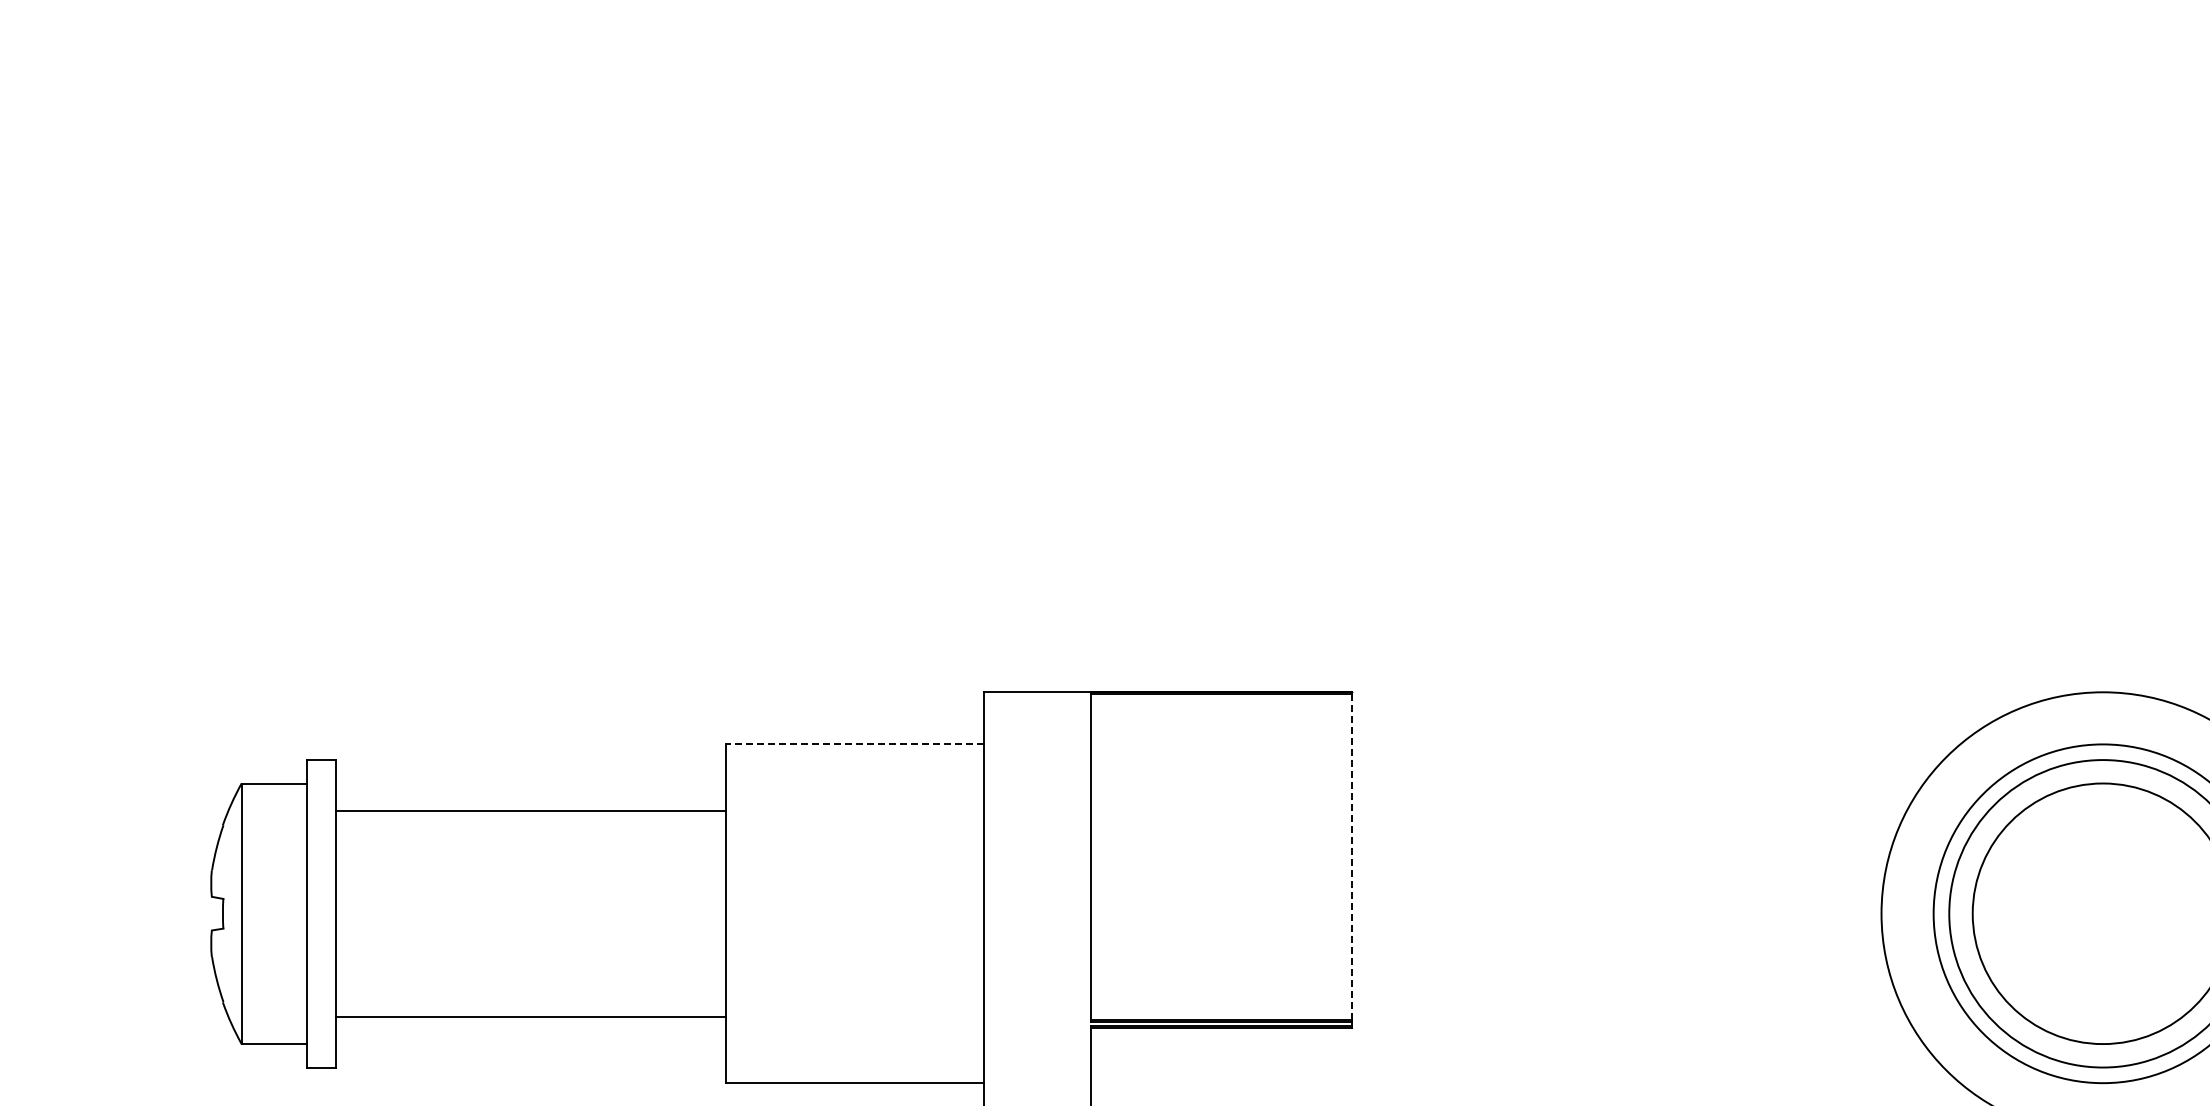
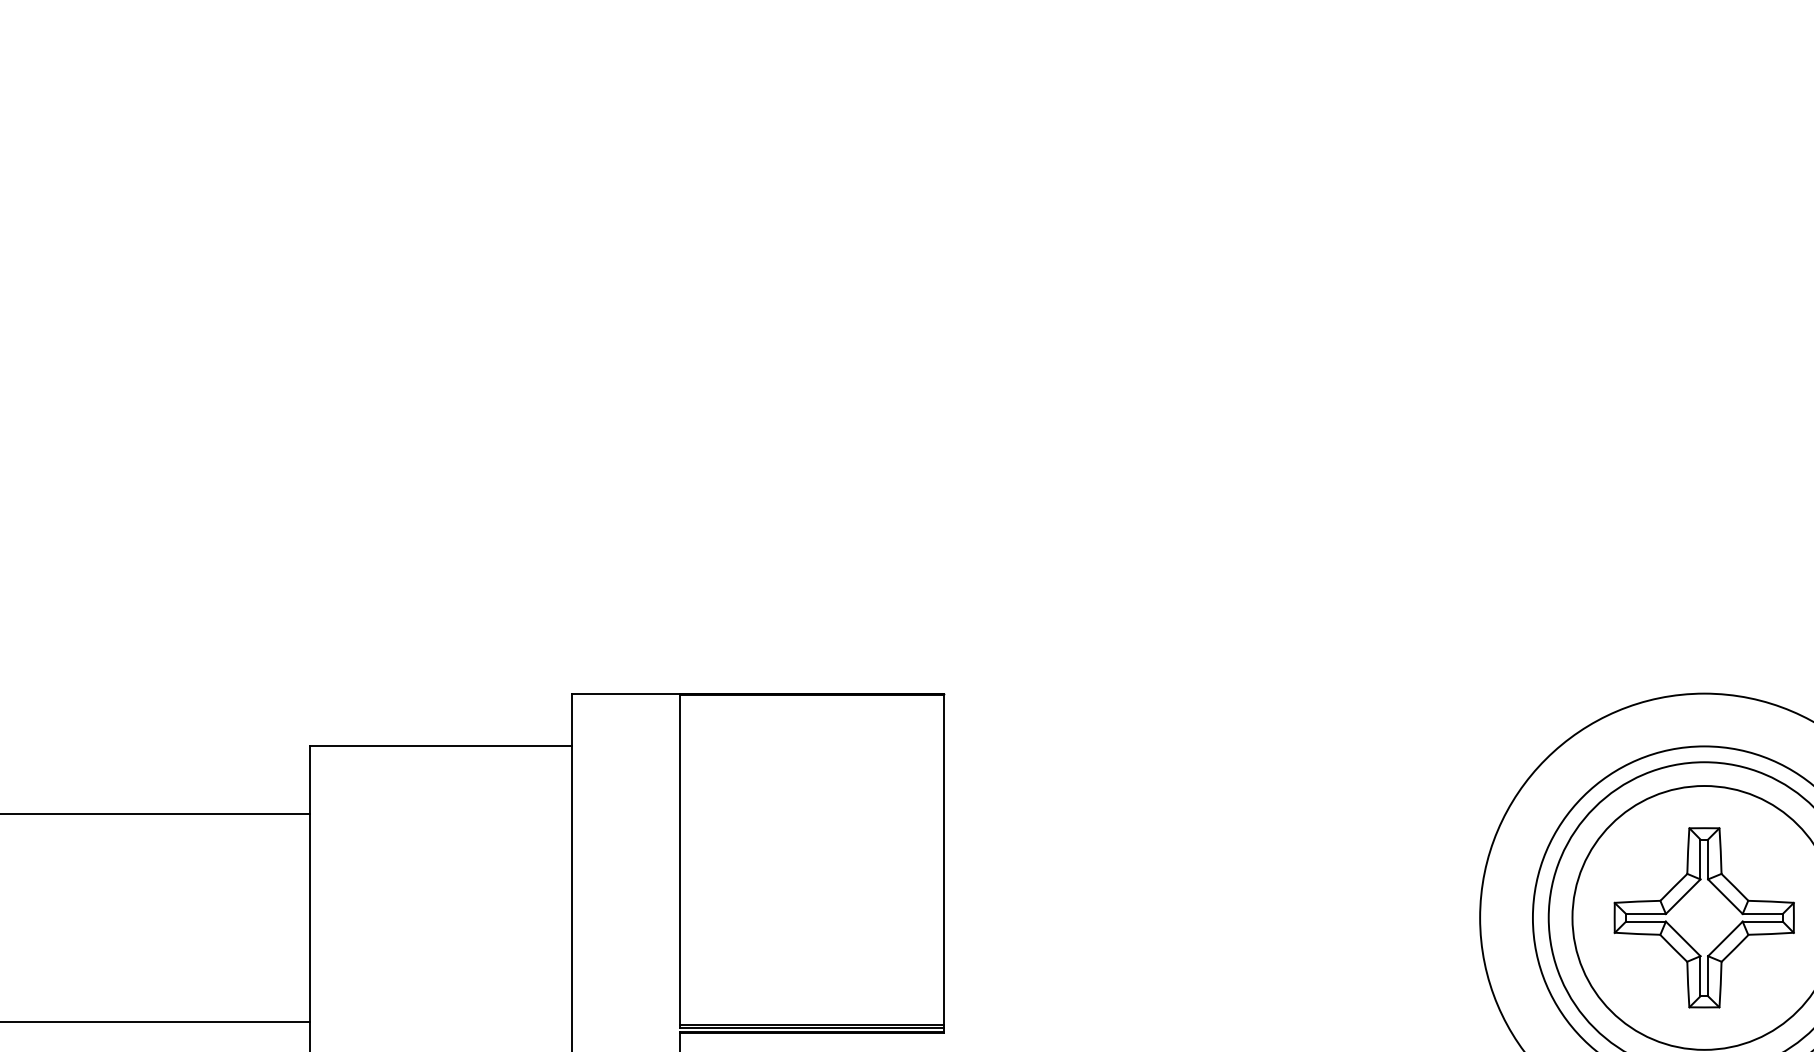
line: (855, 744) -> (441, 746), dashed -> solid
line: (1351, 857) -> (943, 860), dashed -> solid
part: (2102, 913) -> (1703, 917), added

